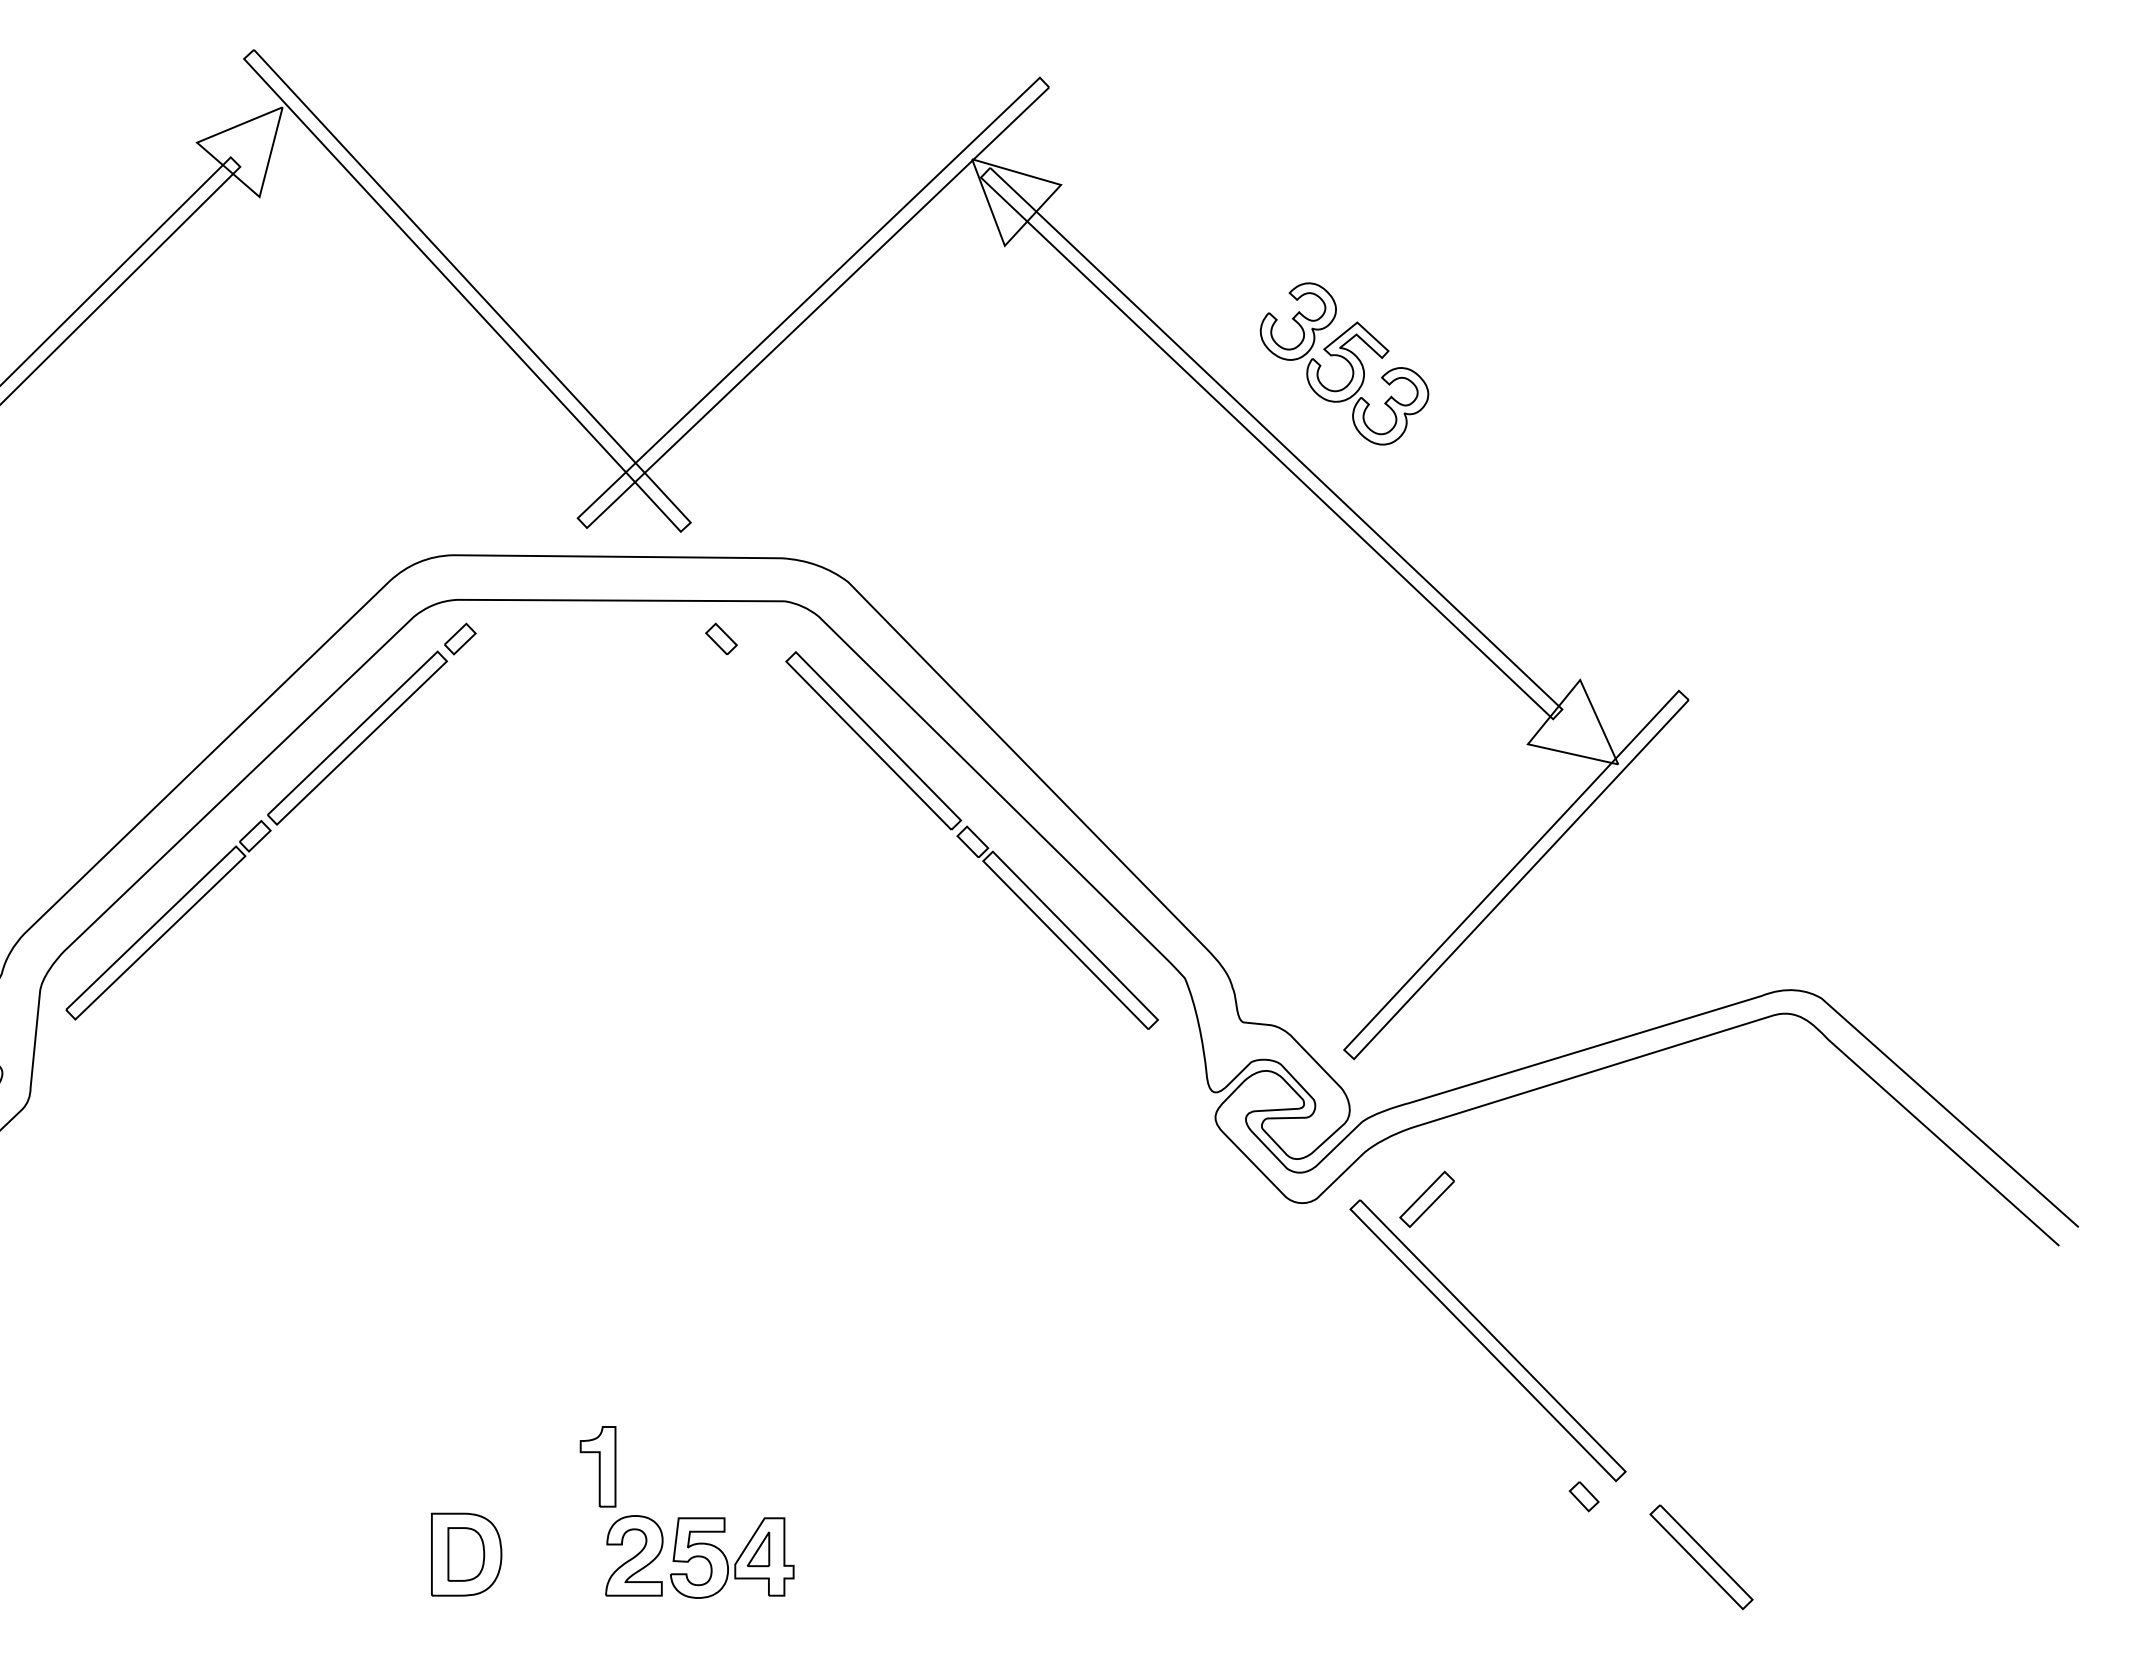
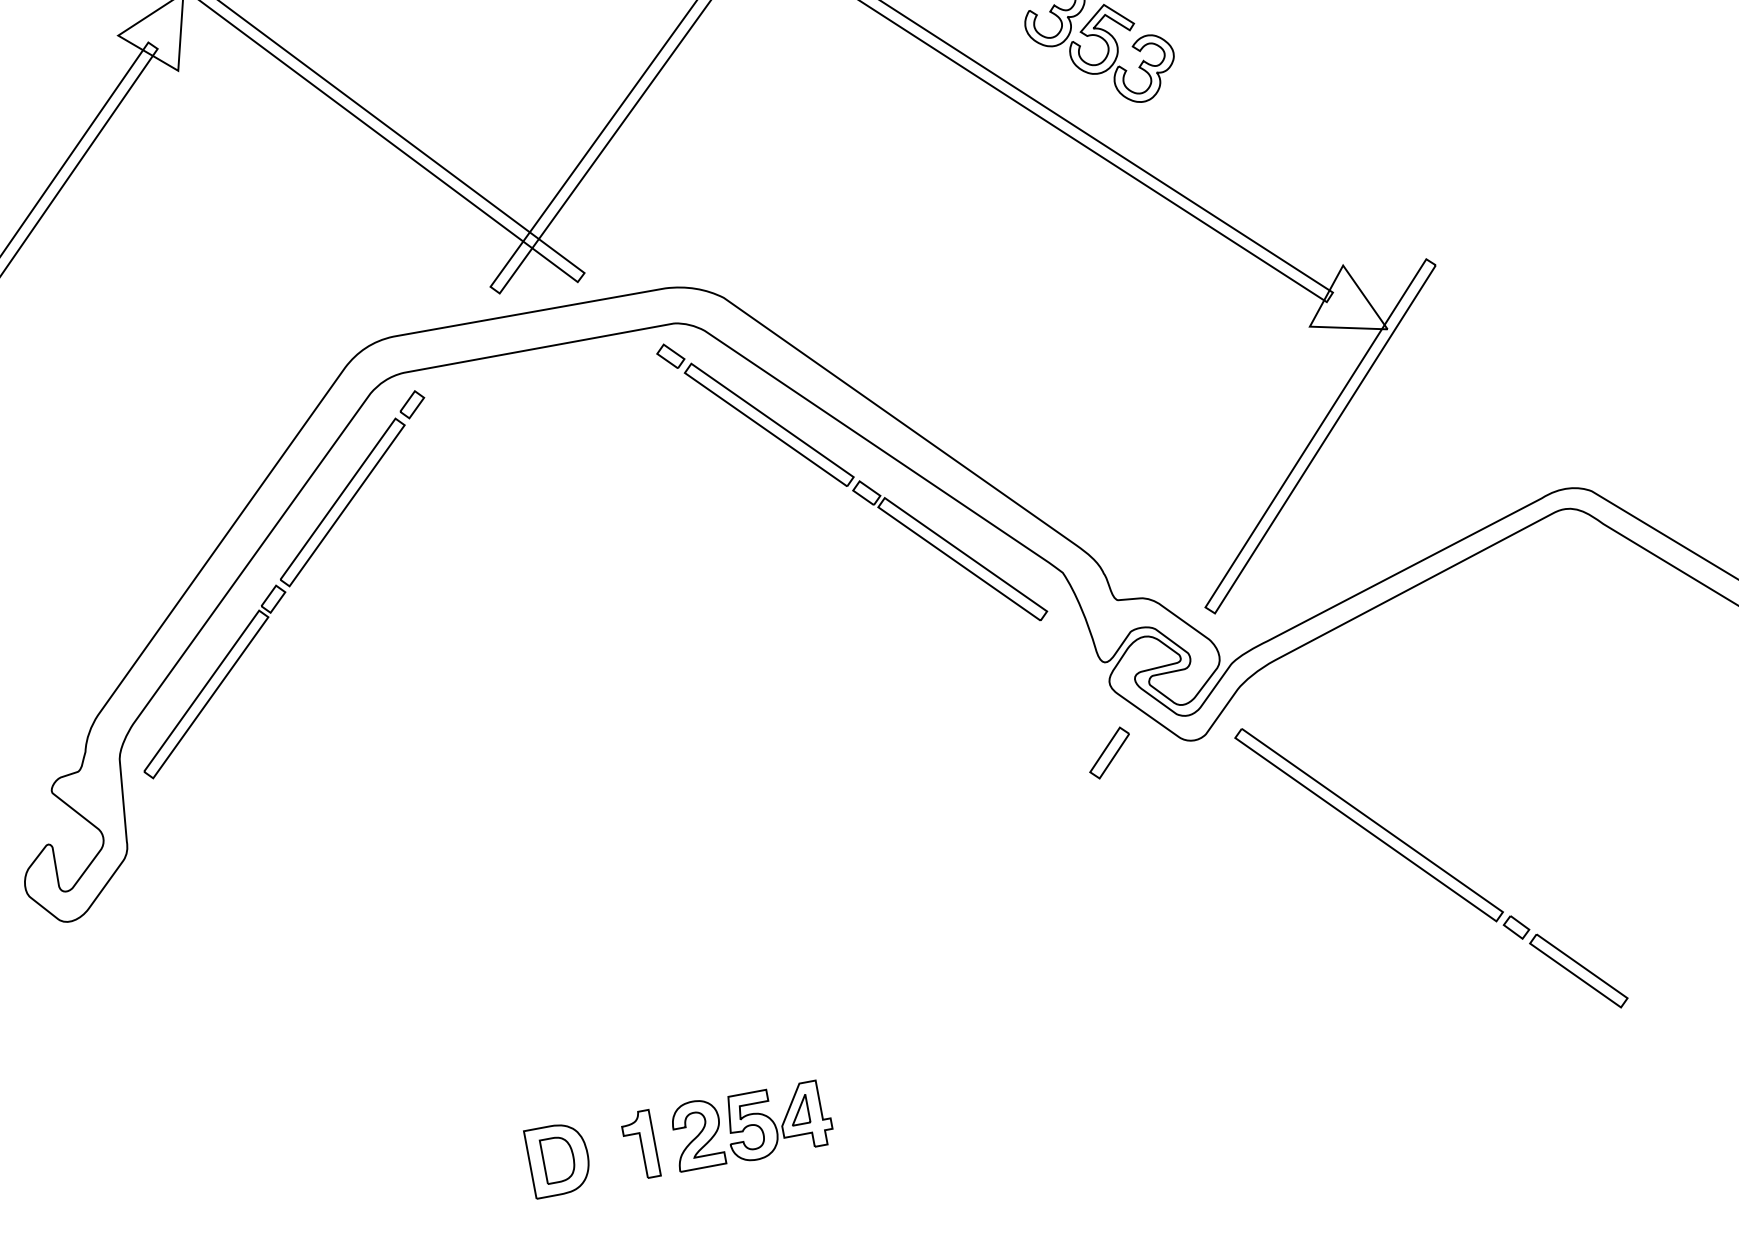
part: (721, 638) -> (670, 355), moved
part: (1426, 1198) -> (1108, 752), moved
part: (597, 1466) -> (639, 1145), moved
part: (1583, 1496) -> (1515, 927), moved

